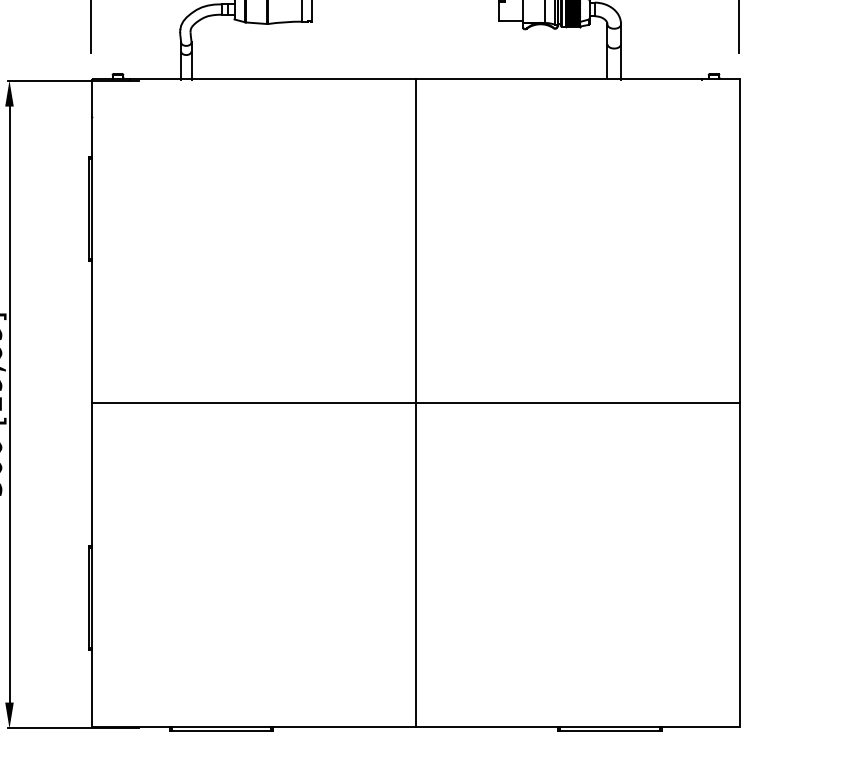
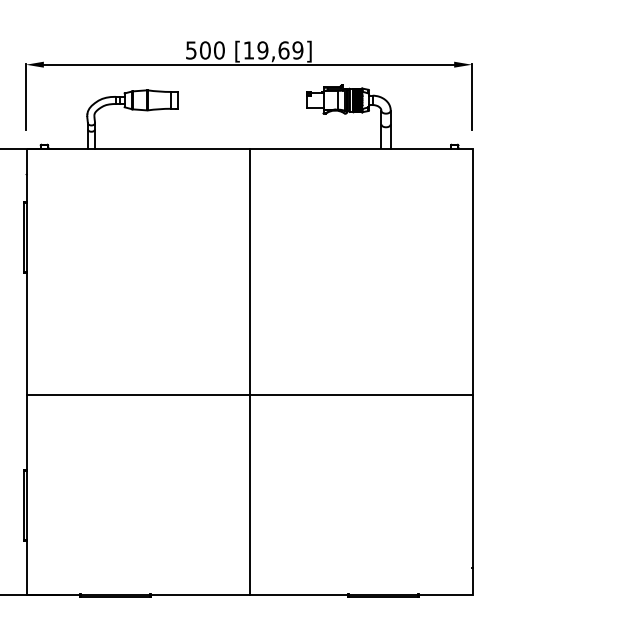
line: (415, 403) -> (249, 394), moved

